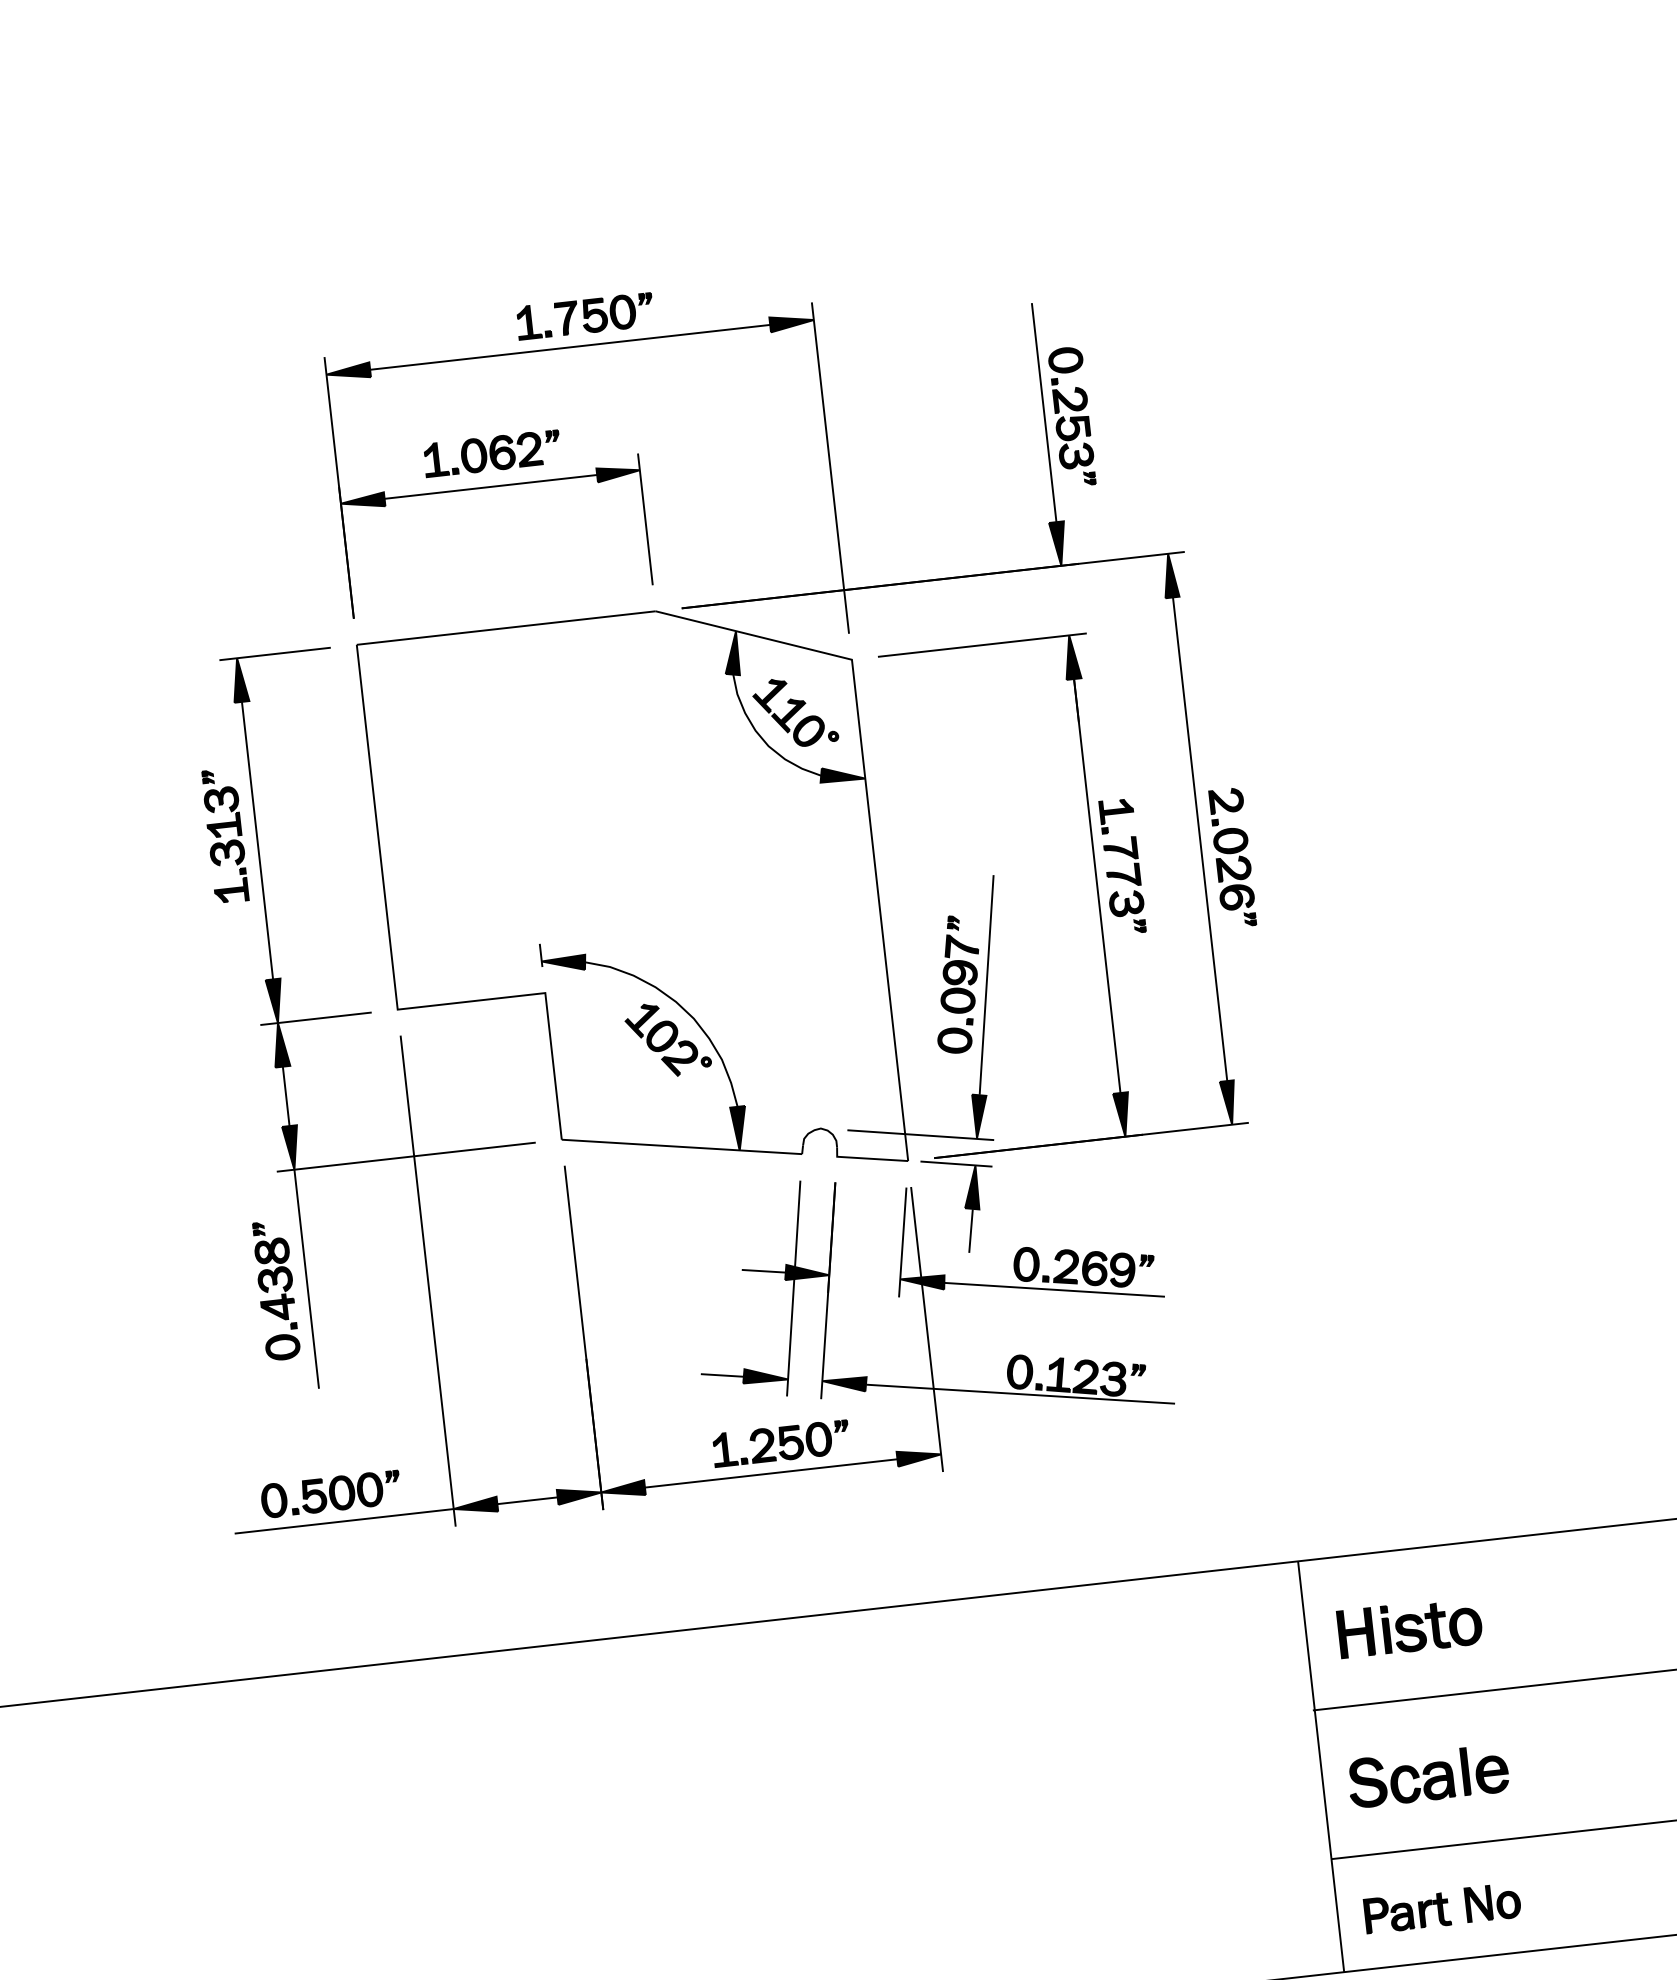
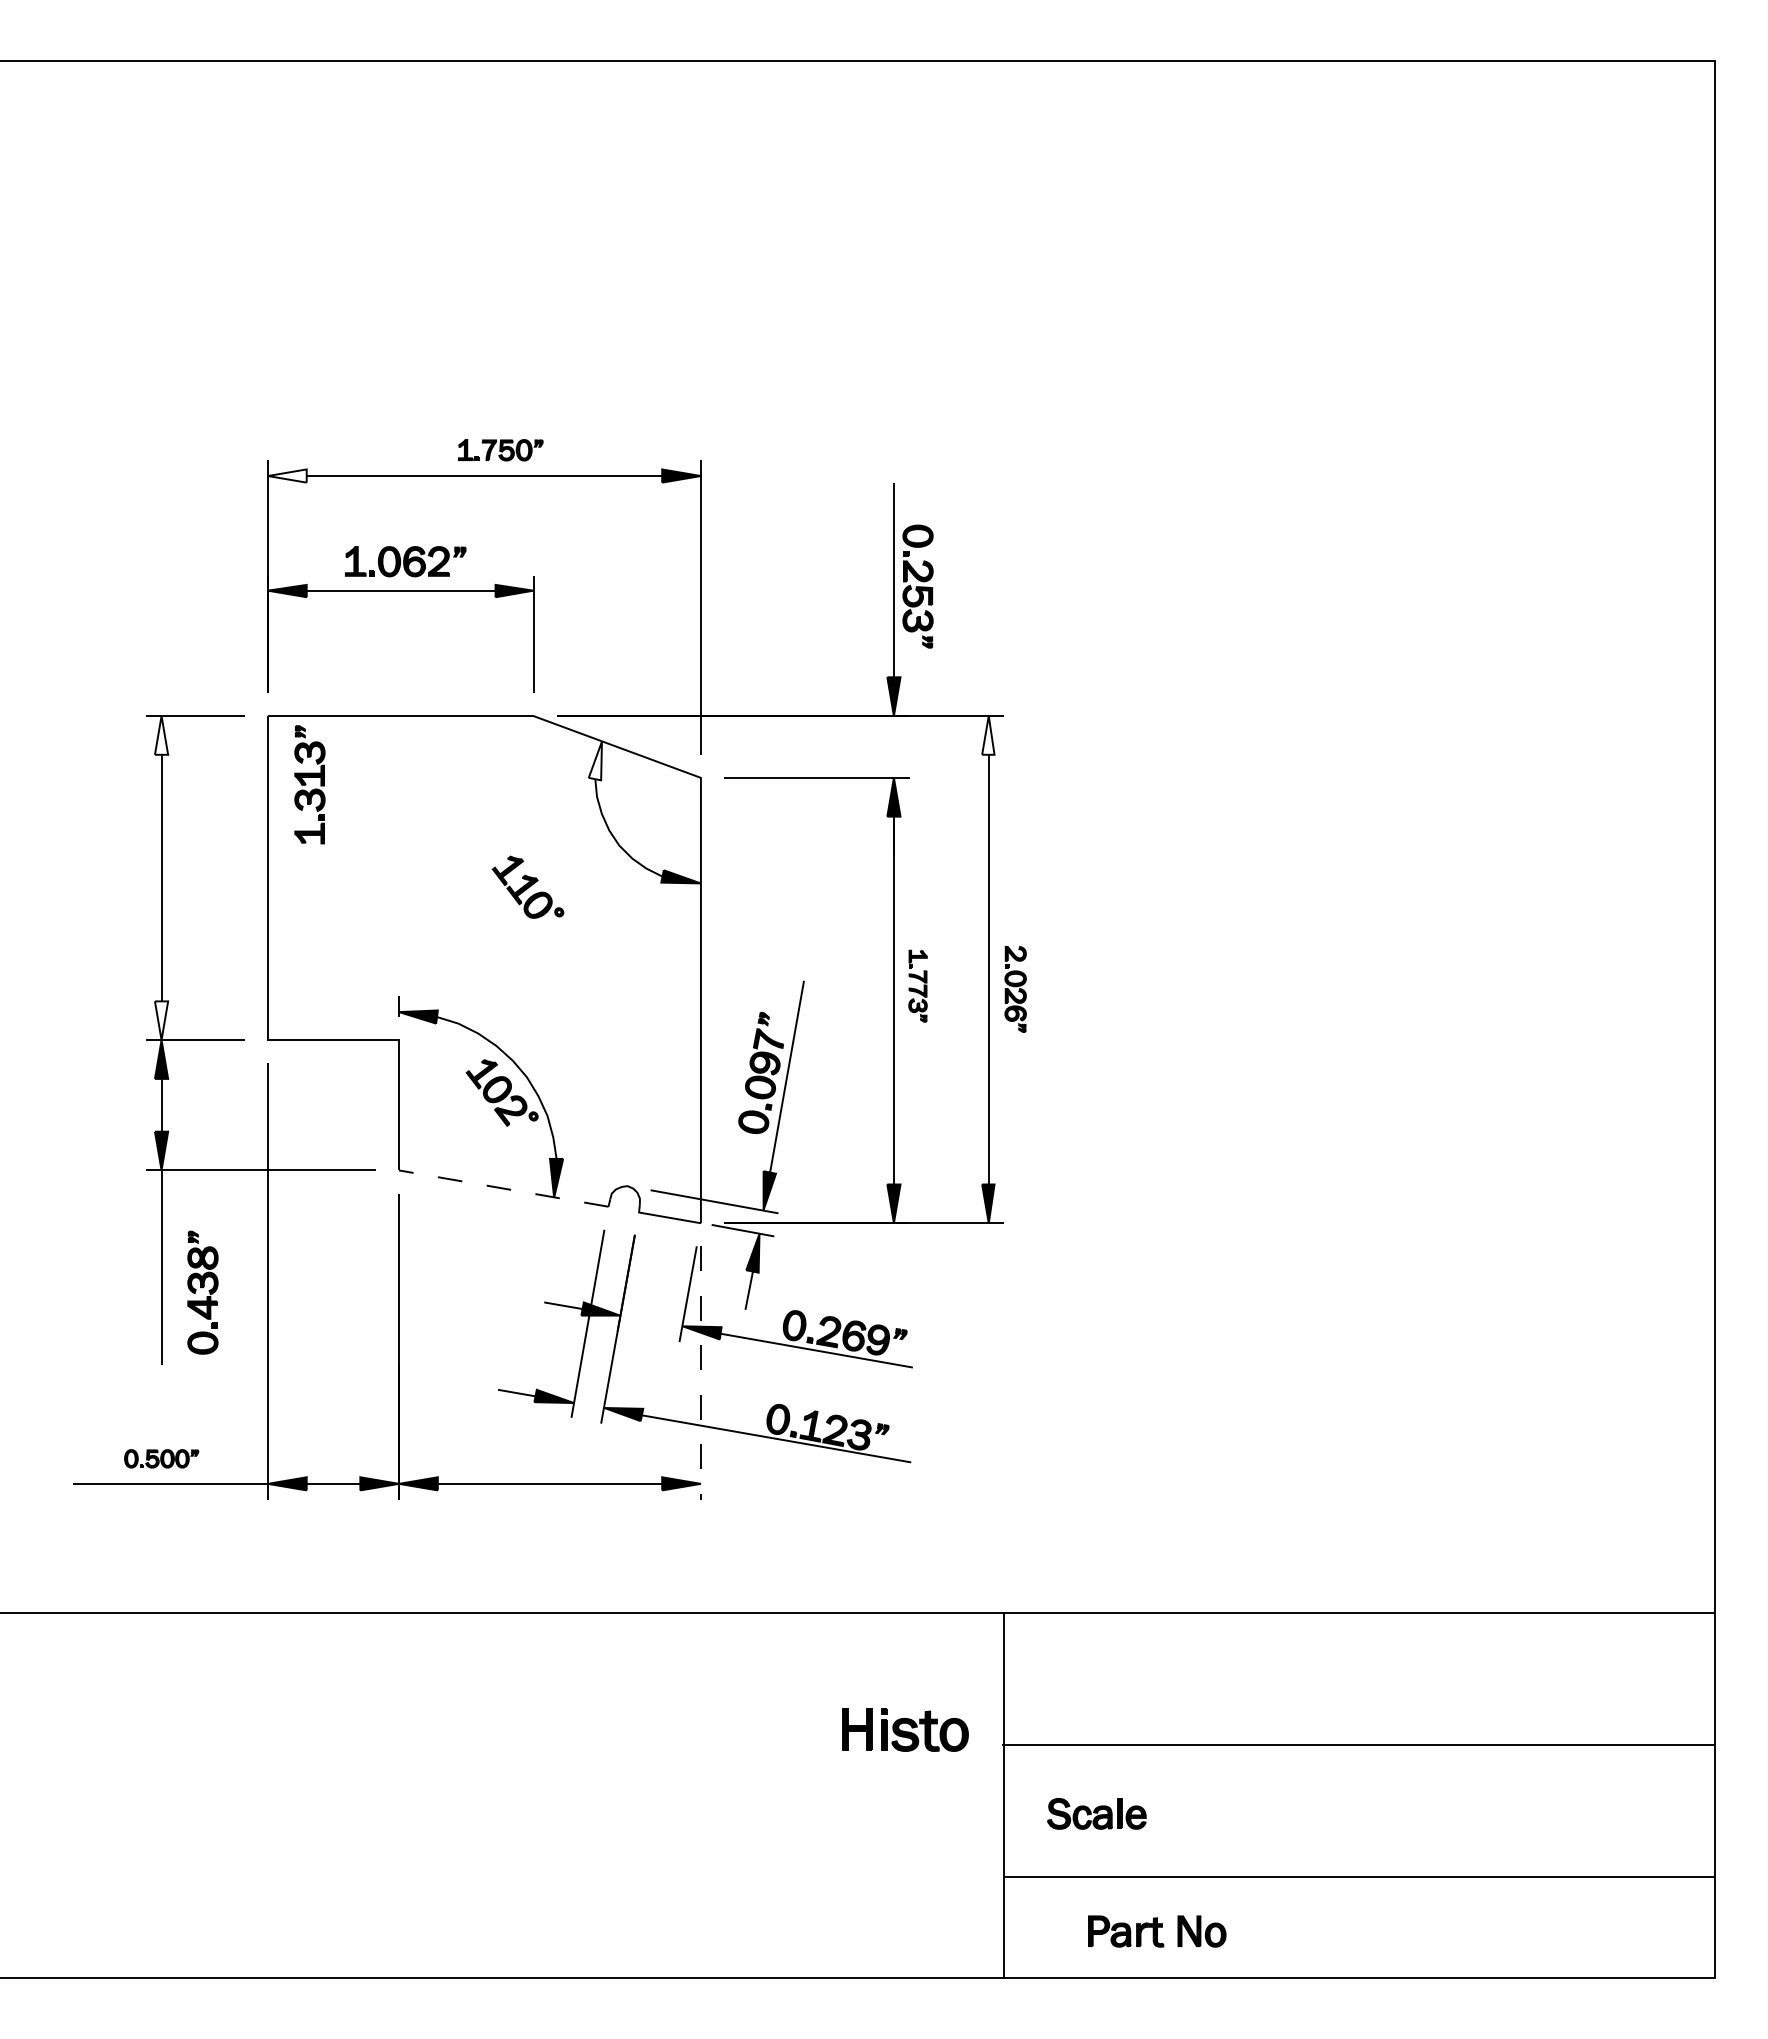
part: (584, 315) -> (500, 449), size x0.7
fill: (347, 371) -> (286, 475), removed
fill: (1170, 575) -> (988, 735), removed
fill: (729, 653) -> (594, 760), removed
fill: (239, 680) -> (161, 735), removed
part: (794, 711) -> (527, 886), moved
part: (224, 835) -> (309, 784), moved
part: (1232, 858) -> (1015, 989), size x0.7
part: (1122, 867) -> (917, 986), size x0.6
fill: (275, 1000) -> (161, 1020), removed
line: (681, 1146) -> (503, 1188), solid -> dashed
part: (275, 1290) -> (202, 1292), moved
line: (926, 1329) -> (700, 1372), solid -> dashed
part: (780, 1443) -> (561, 1458), removed
part: (330, 1493) -> (161, 1458), size x0.6
part: (1410, 1627) -> (905, 1729), moved
part: (1427, 1775) -> (1096, 1813), size x0.7
part: (1442, 1908) -> (1157, 1931), moved

